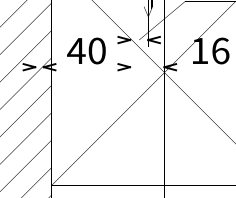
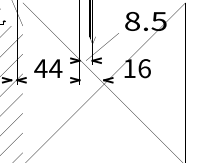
text: (96, 50) -> (55, 68), 40 -> 44

